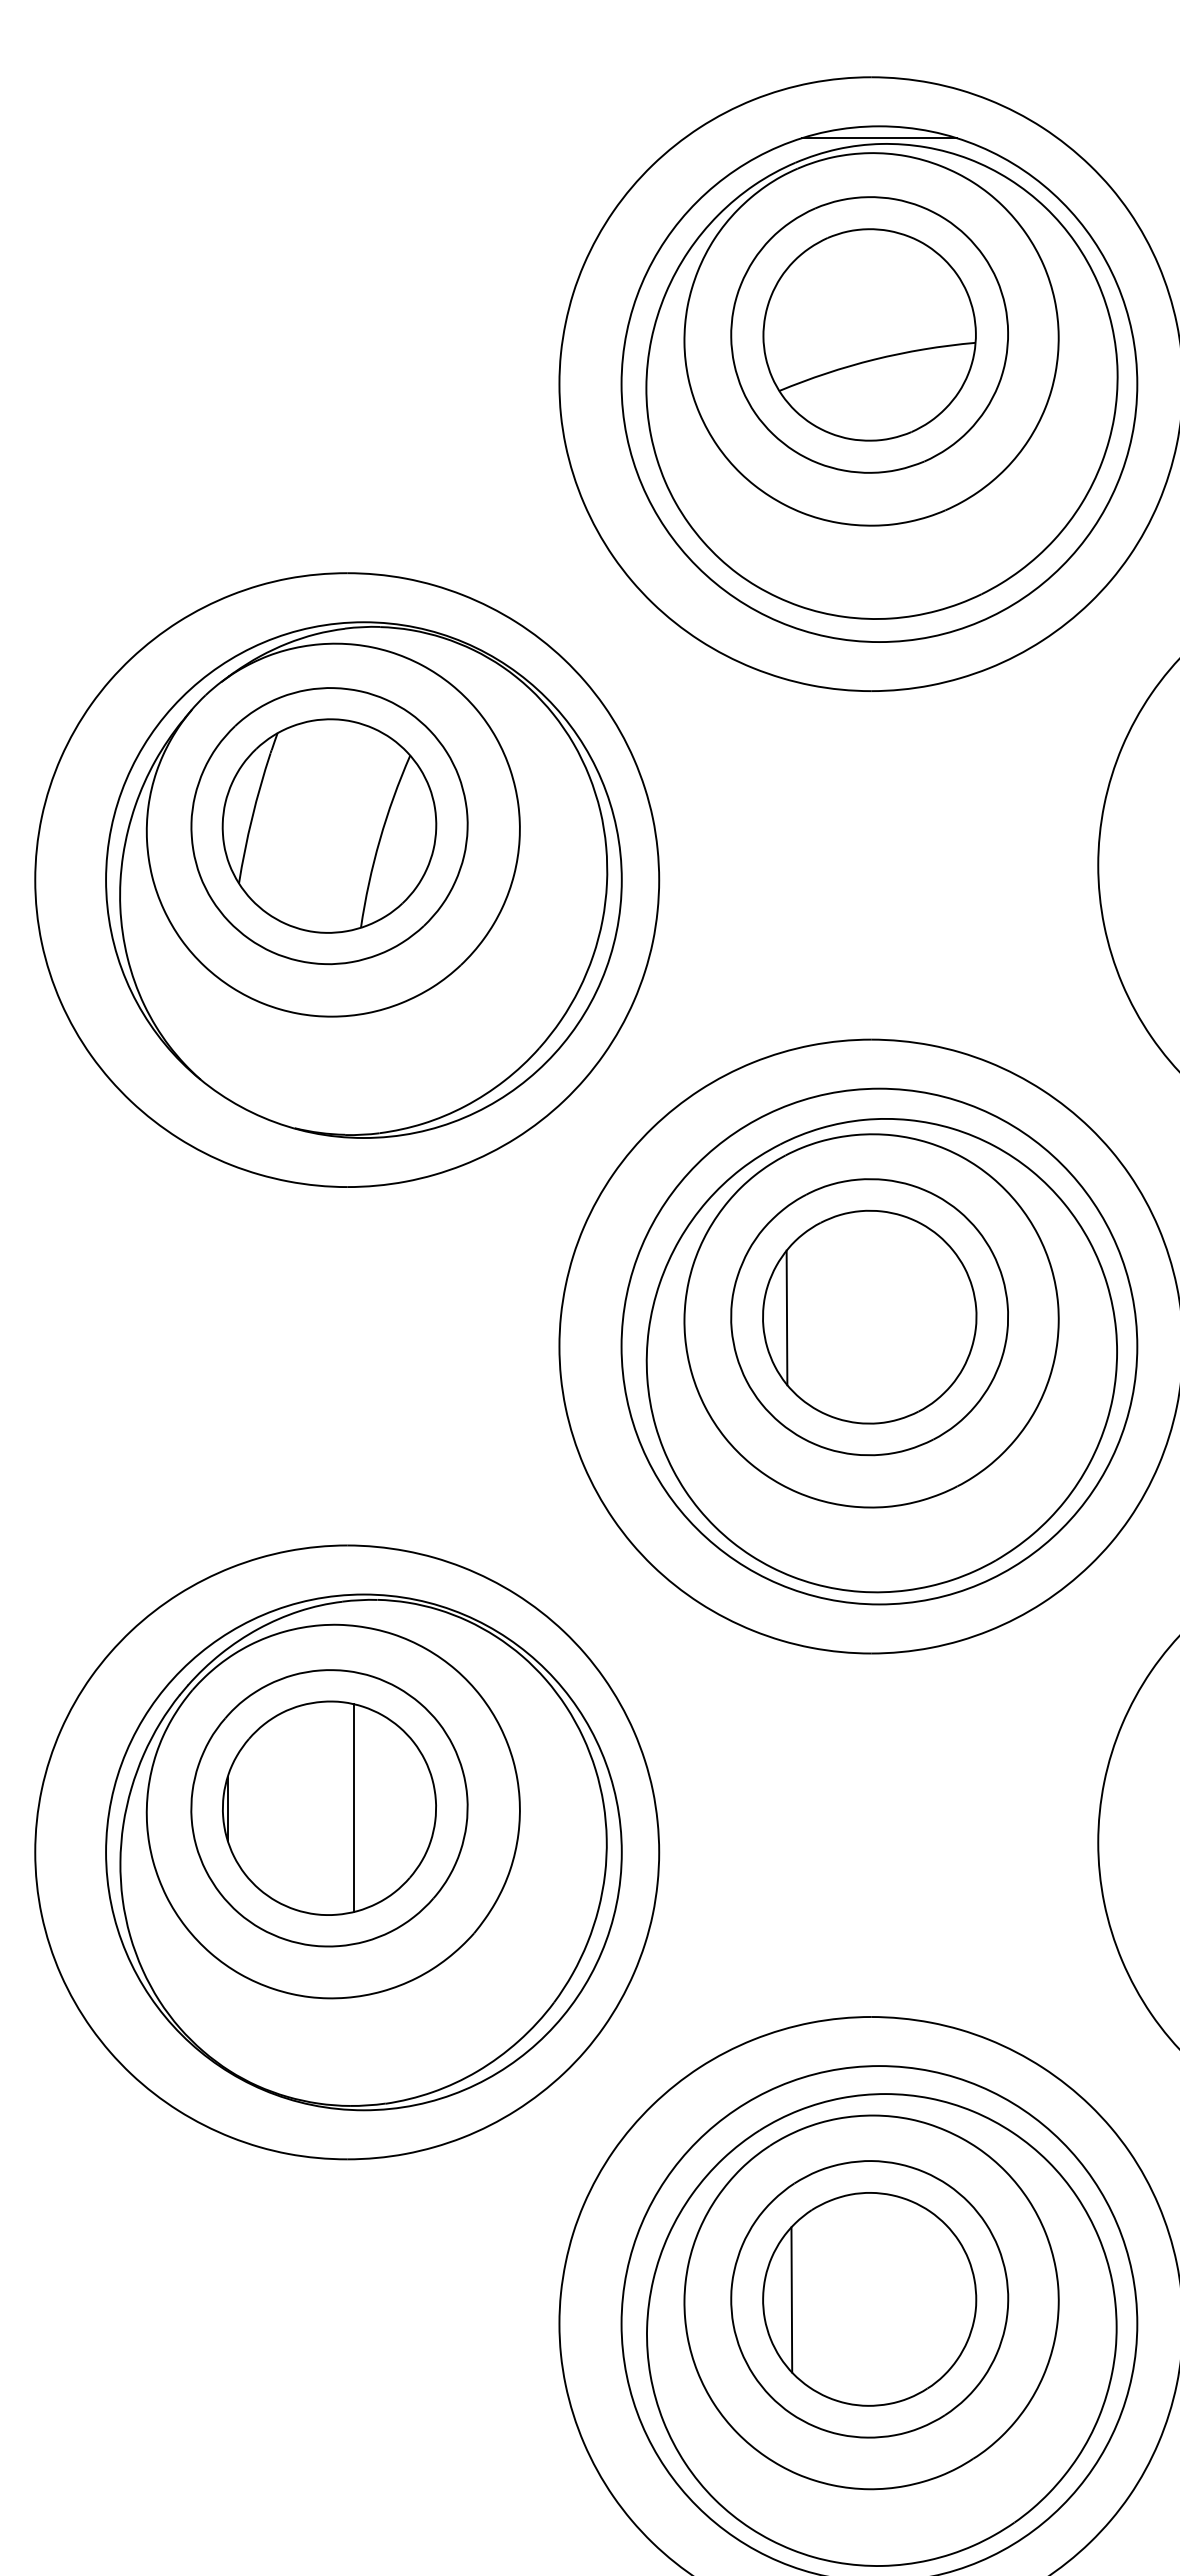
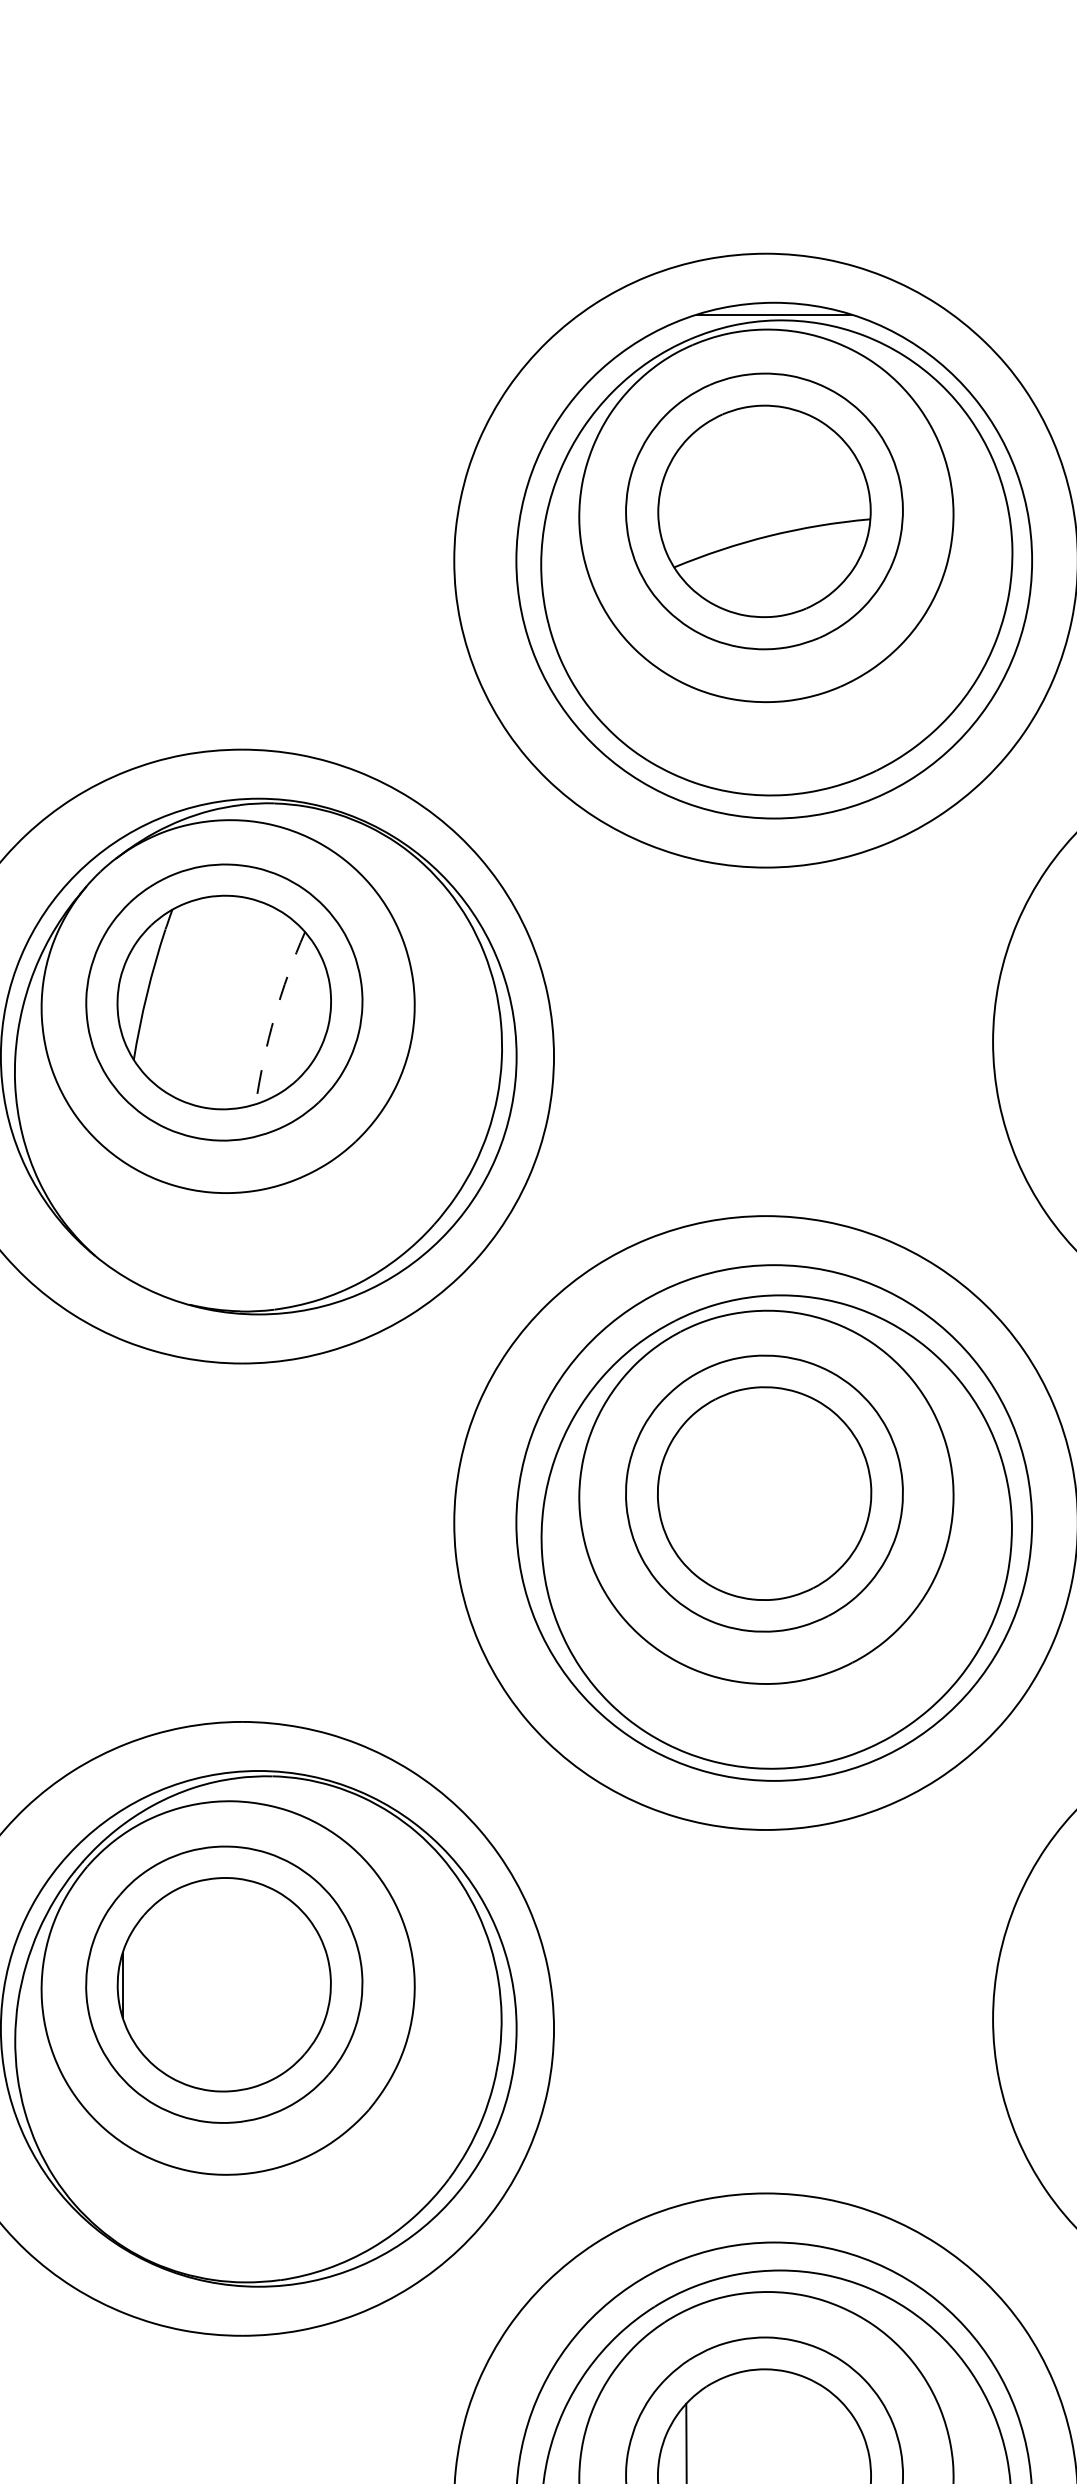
arc: (379, 839) -> (274, 1015), solid -> dashed
line: (786, 1317) -> (681, 1493), removed
line: (354, 1807) -> (249, 1983), removed

